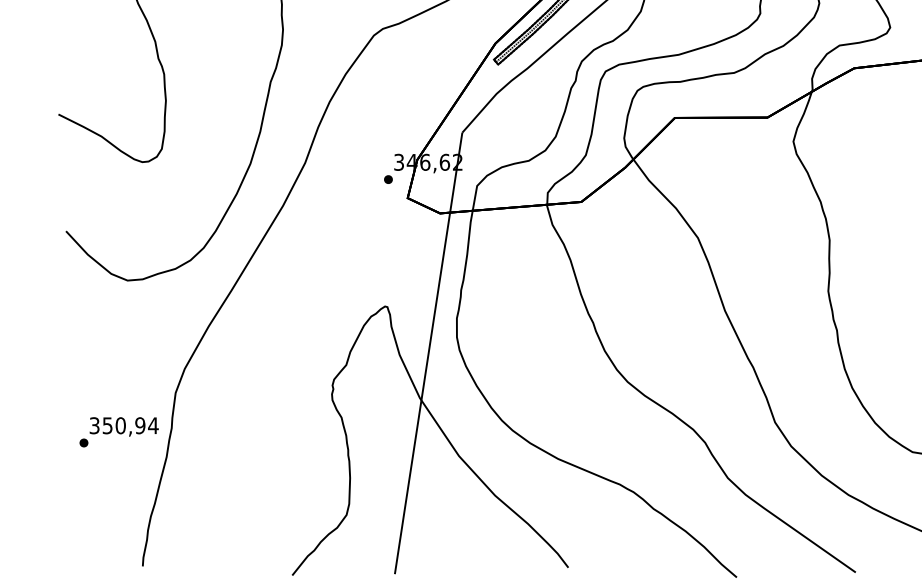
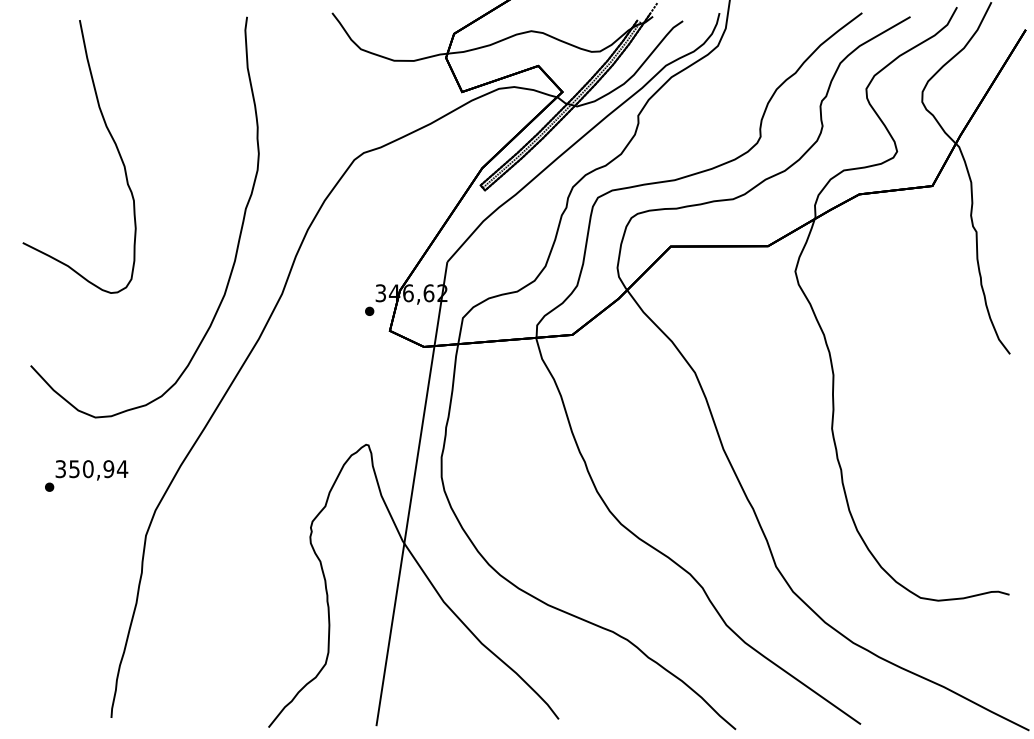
text: (119, 431) -> (86, 475), moved

